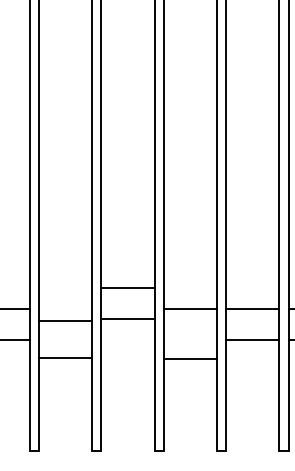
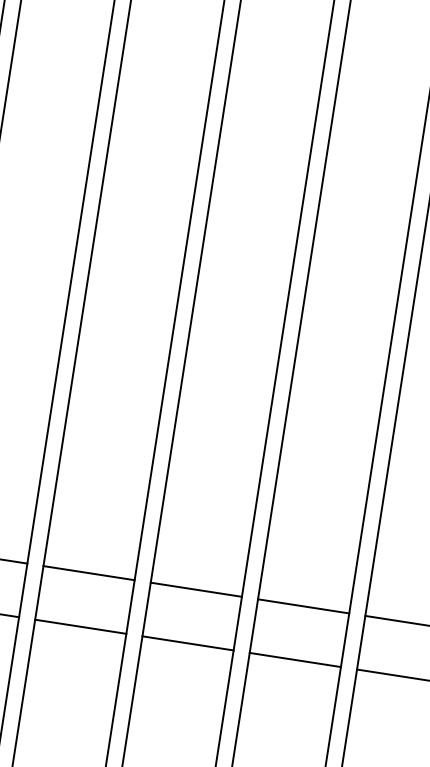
line: (127, 287) -> (195, 589), moved
line: (127, 318) -> (187, 642), moved
line: (65, 320) -> (88, 573), moved
line: (65, 357) -> (80, 626), moved
line: (189, 358) -> (293, 659), moved

